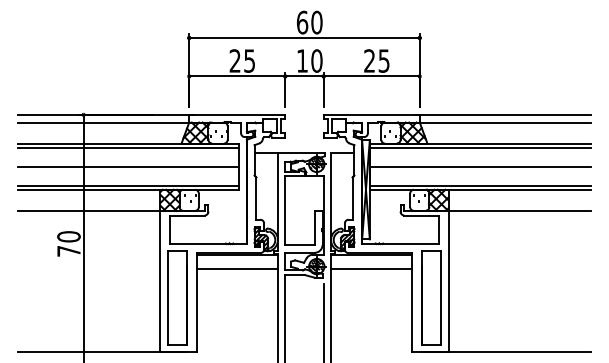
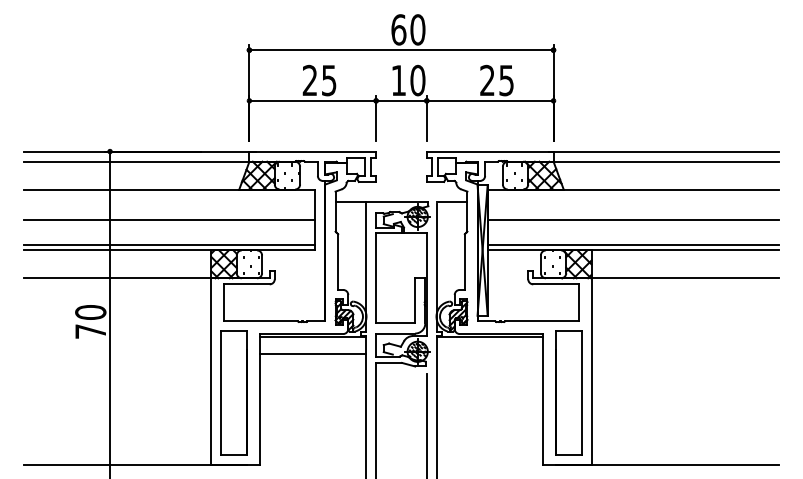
line: (128, 147) -> (169, 194), removed
line: (479, 147) -> (632, 194), removed
line: (371, 268) -> (489, 354), removed

